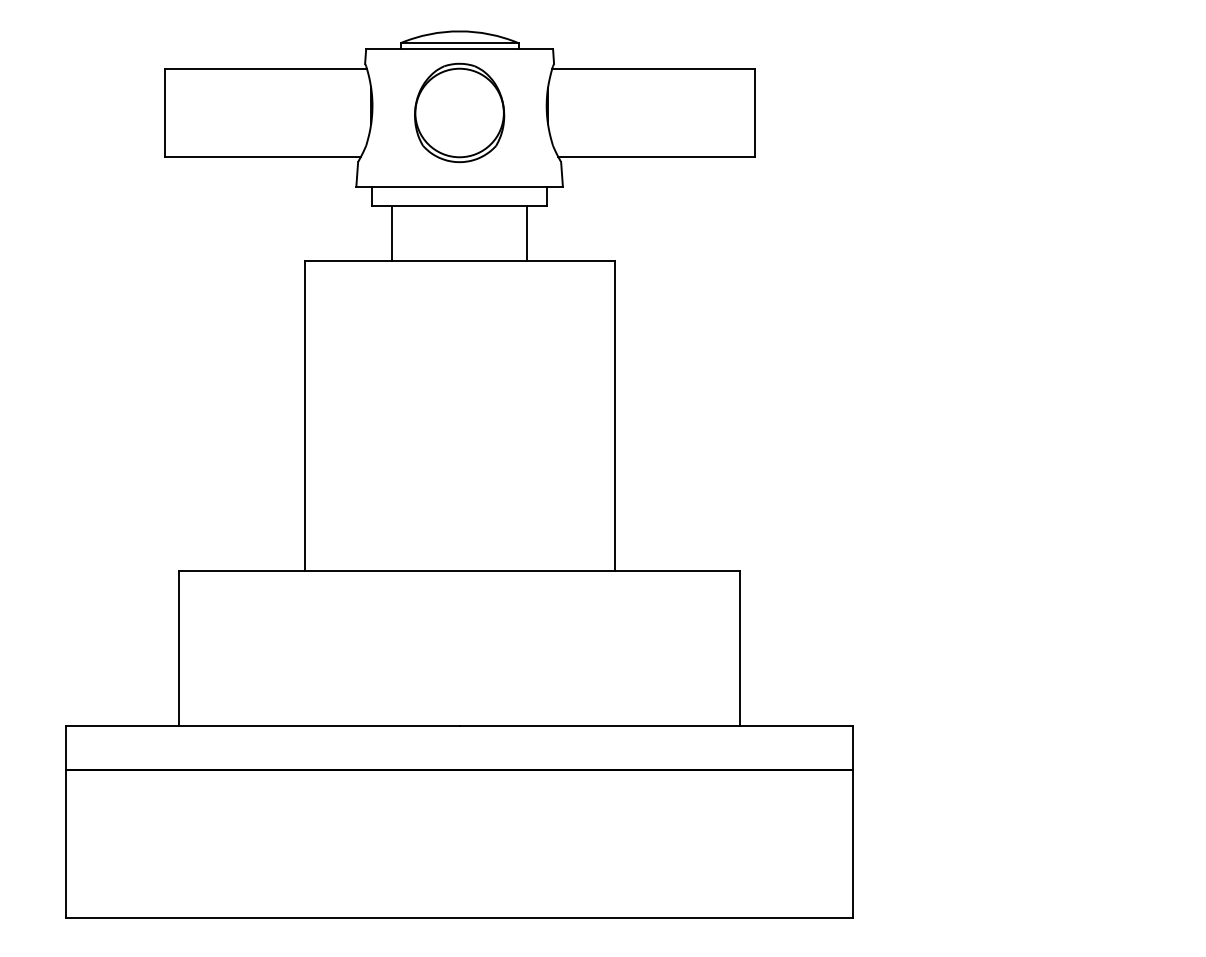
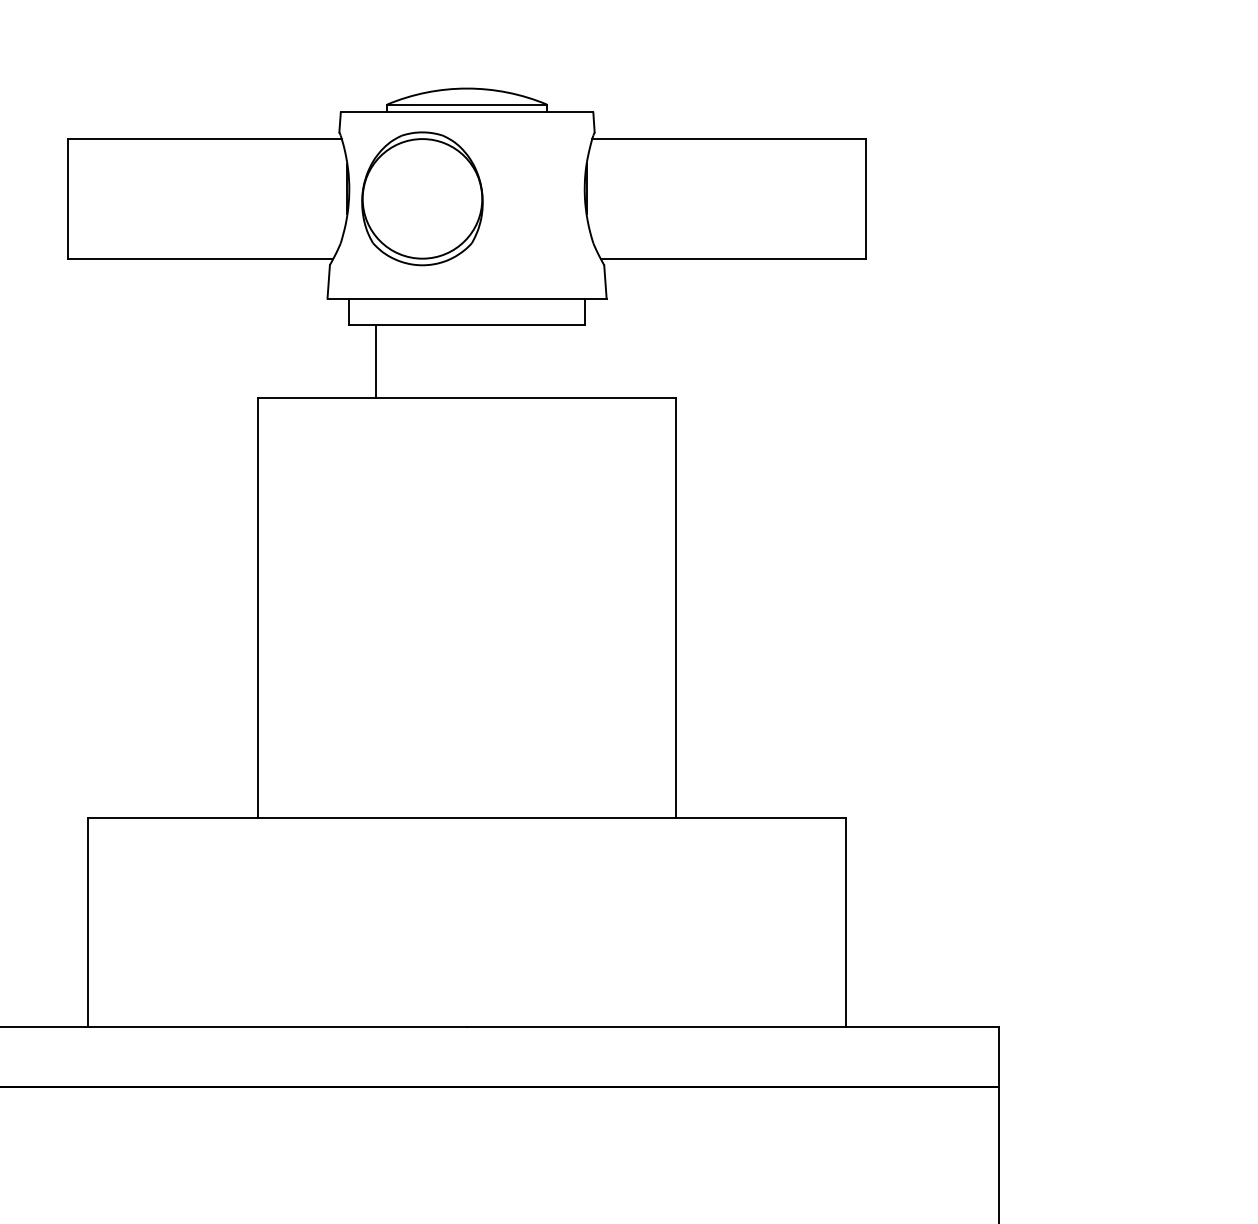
part: (459, 112) -> (422, 198), moved
line: (527, 233) -> (558, 361), removed

